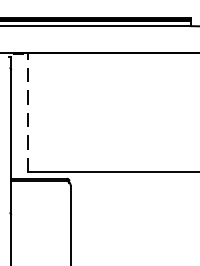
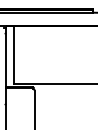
line: (27, 111) -> (13, 54), dashed -> solid

